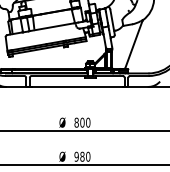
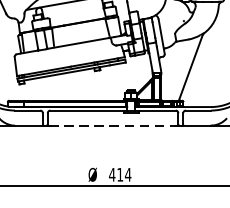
line: (76, 86) -> (112, 125), solid -> dashed
text: (82, 122) -> (120, 174), 800 -> 414

